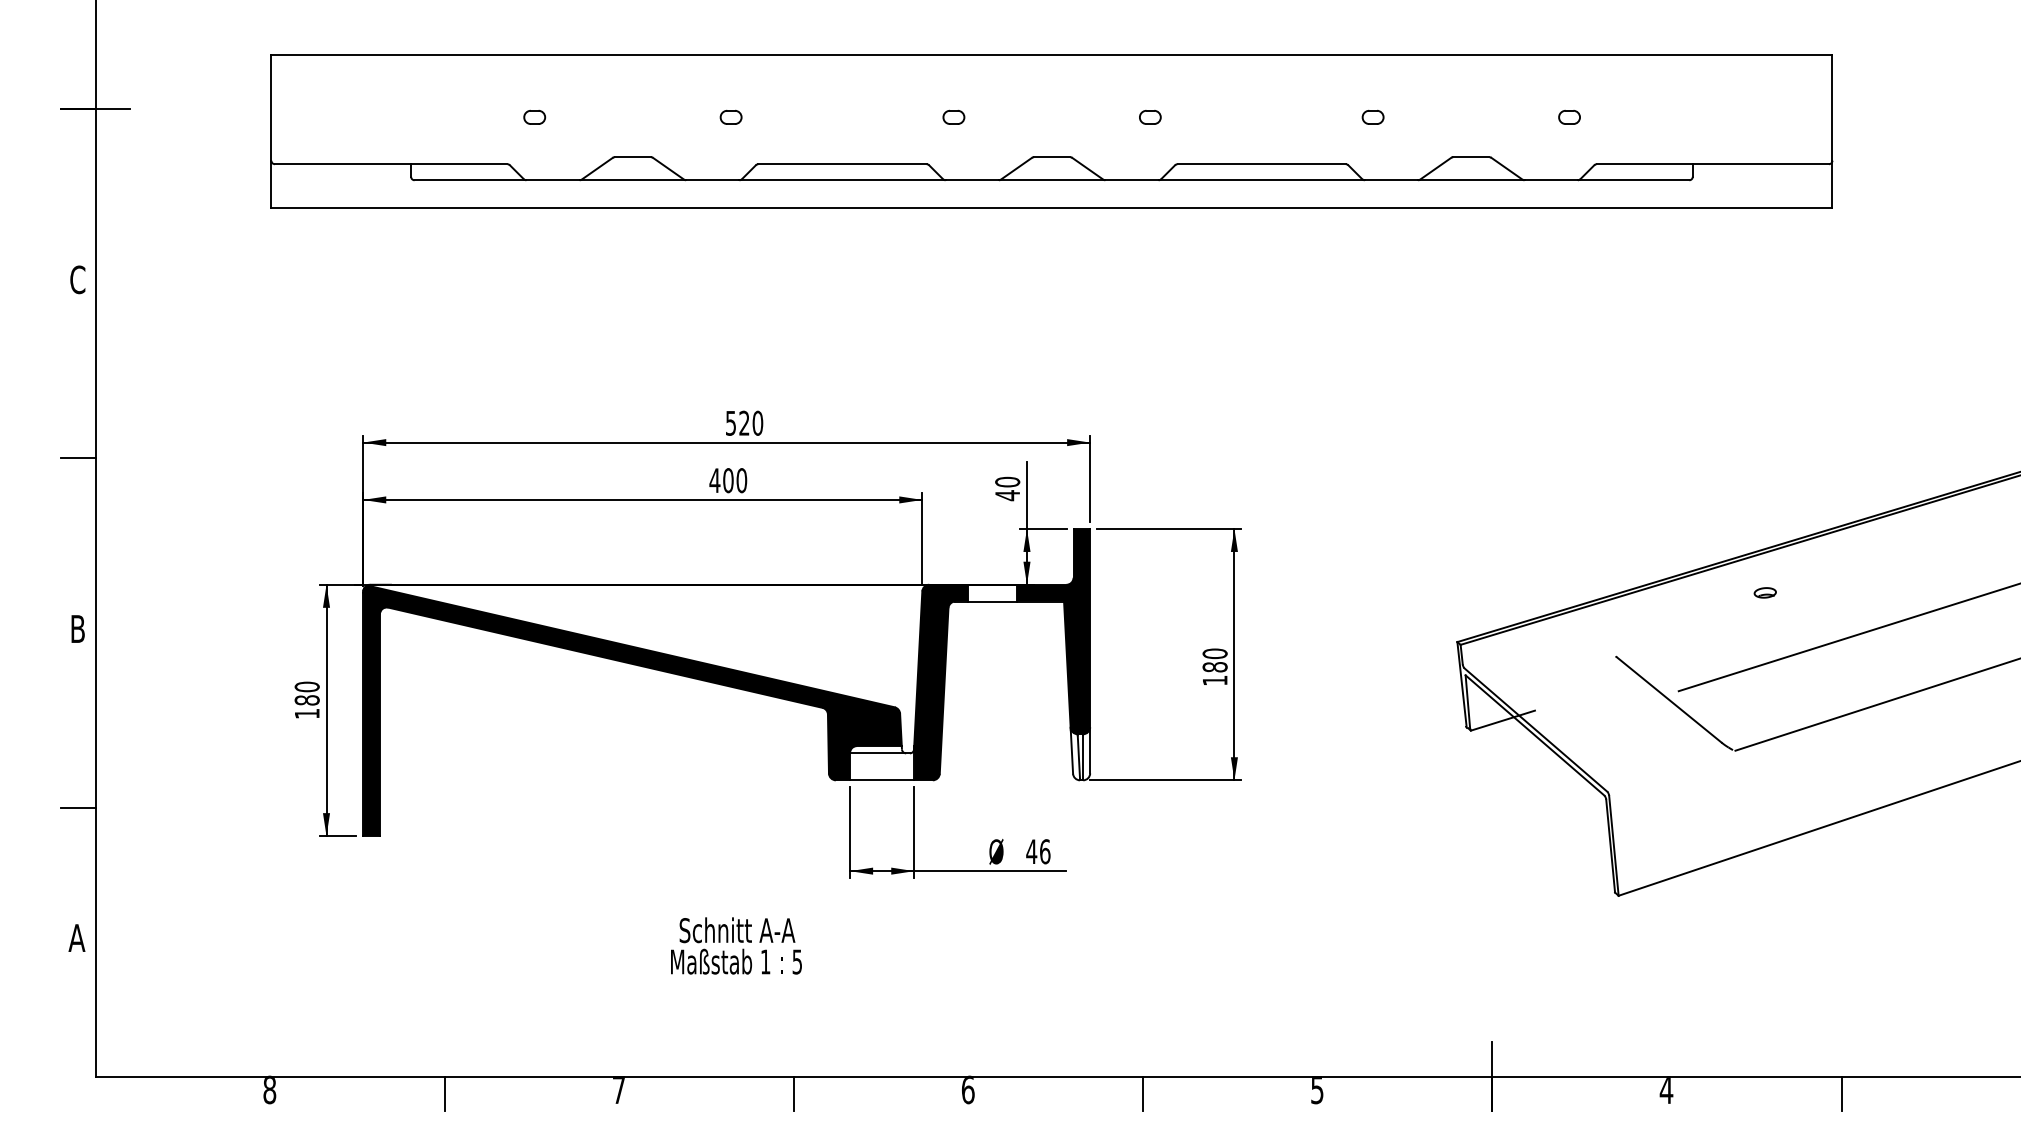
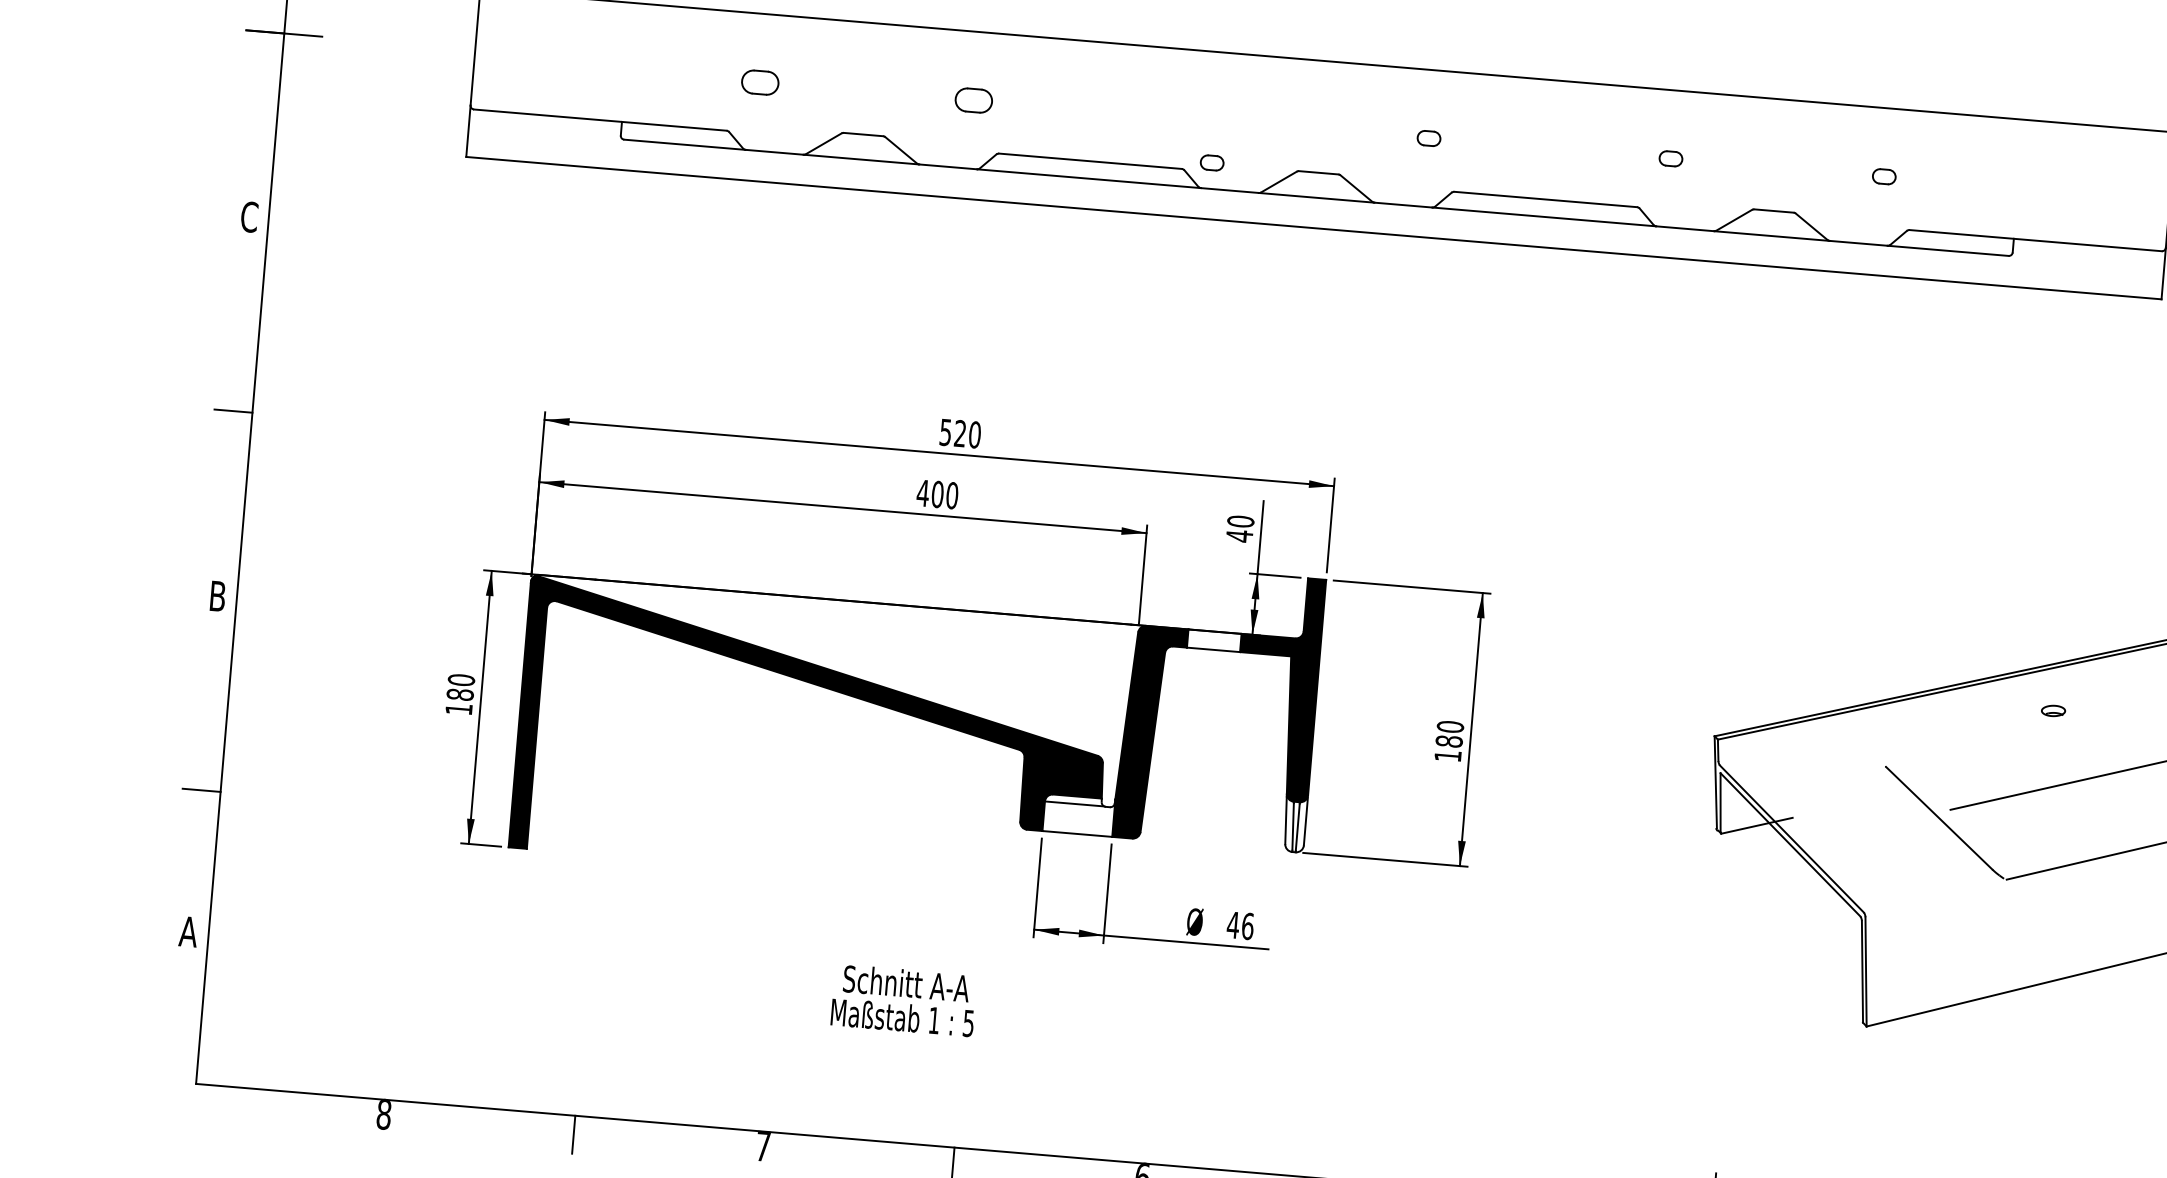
part: (534, 116) -> (760, 81), size x1.6
part: (730, 116) -> (973, 99), size x1.6
part: (953, 116) -> (1211, 161), moved

